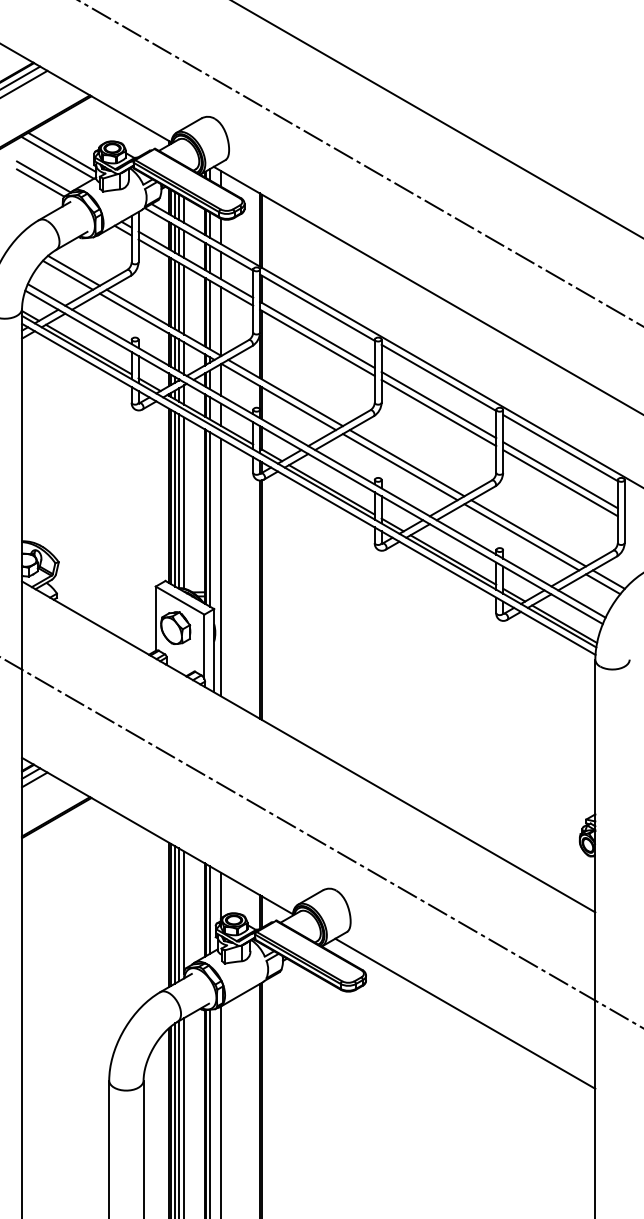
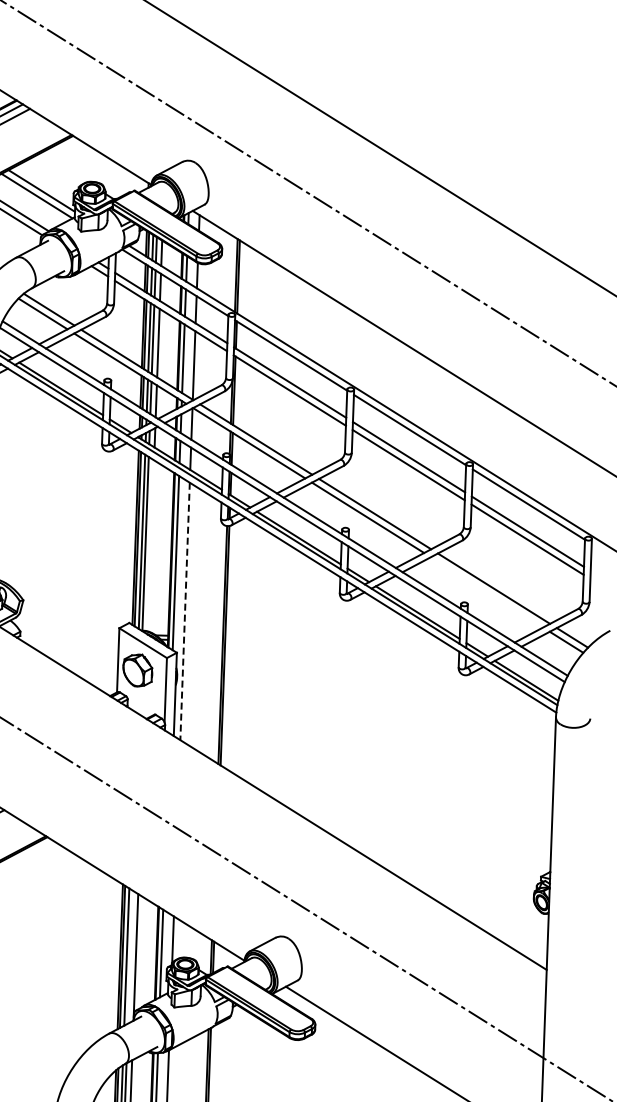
line: (184, 502) -> (151, 545), removed
line: (521, 537) -> (486, 592), removed
line: (220, 567) -> (184, 611), solid -> dashed
line: (178, 914) -> (130, 956), removed

